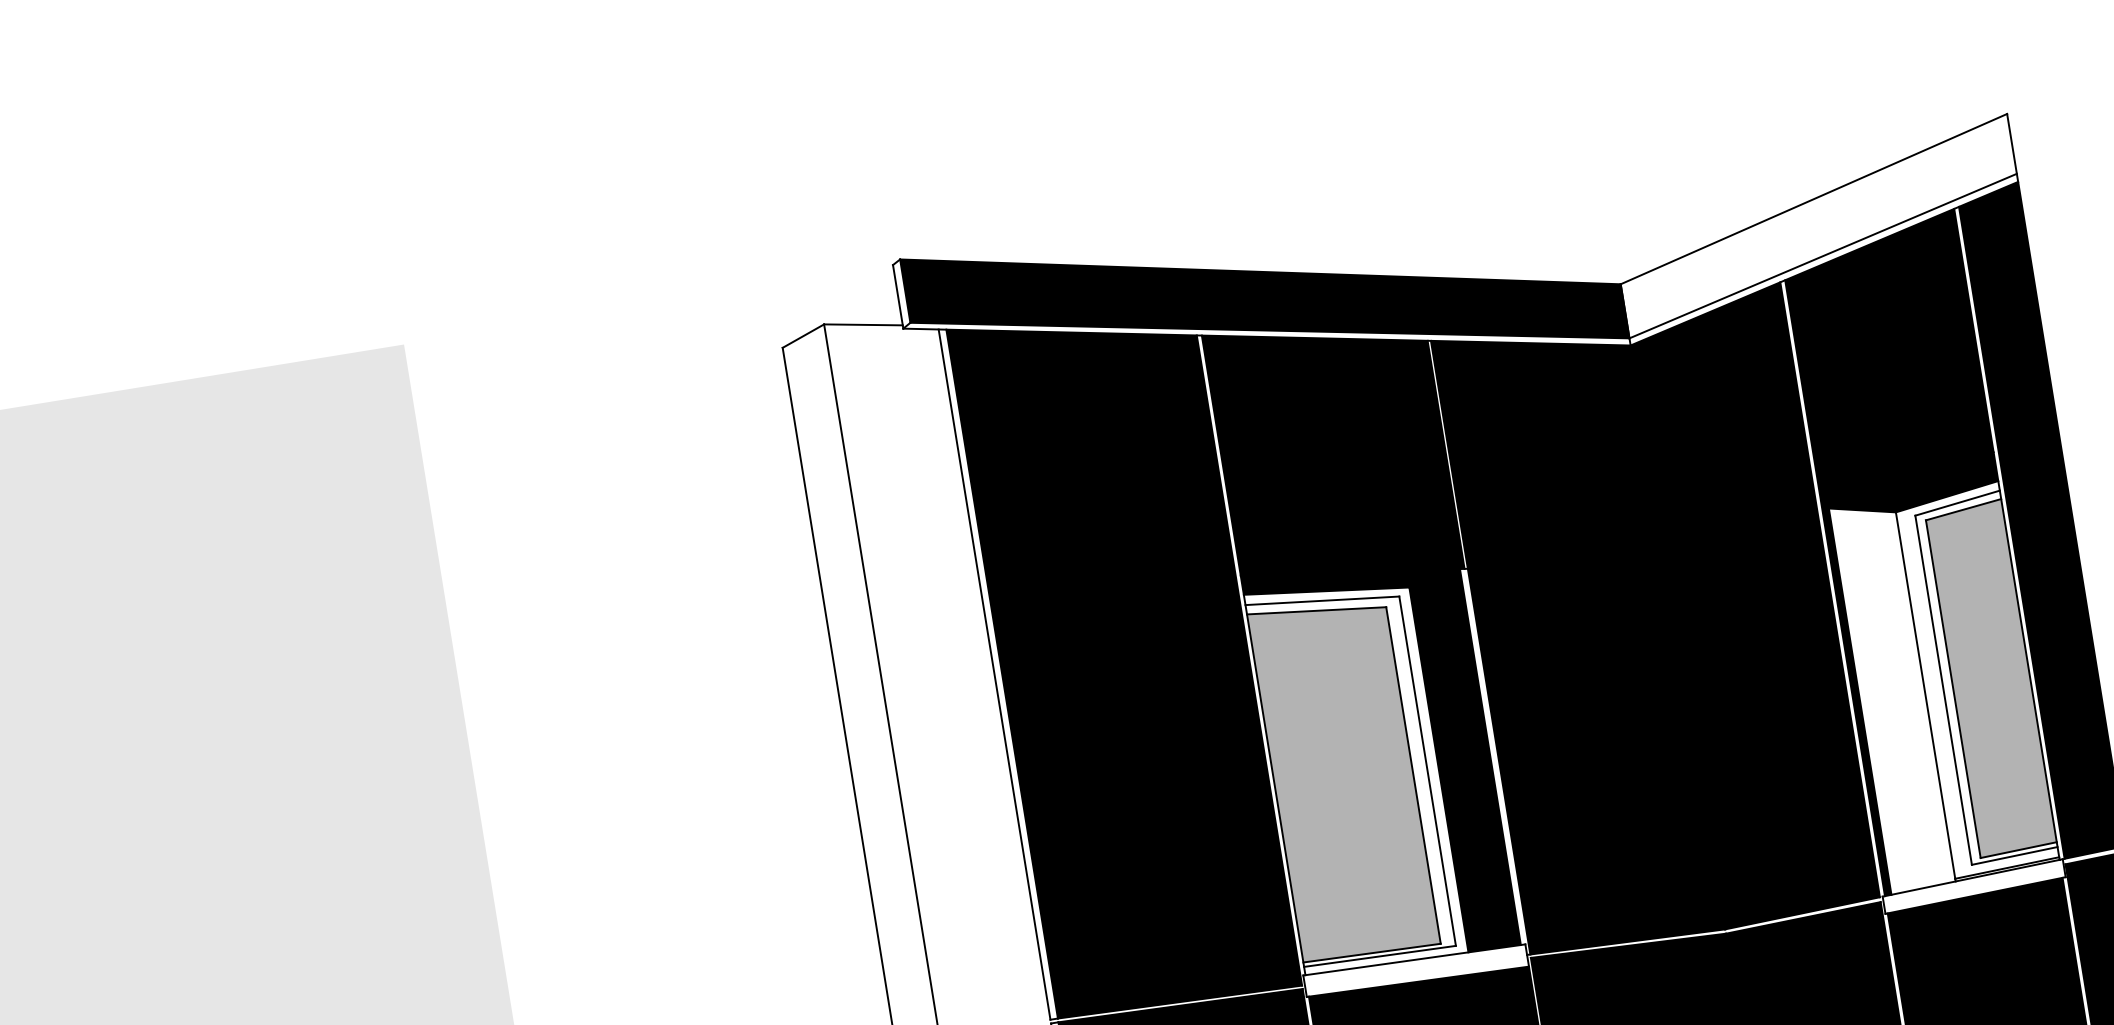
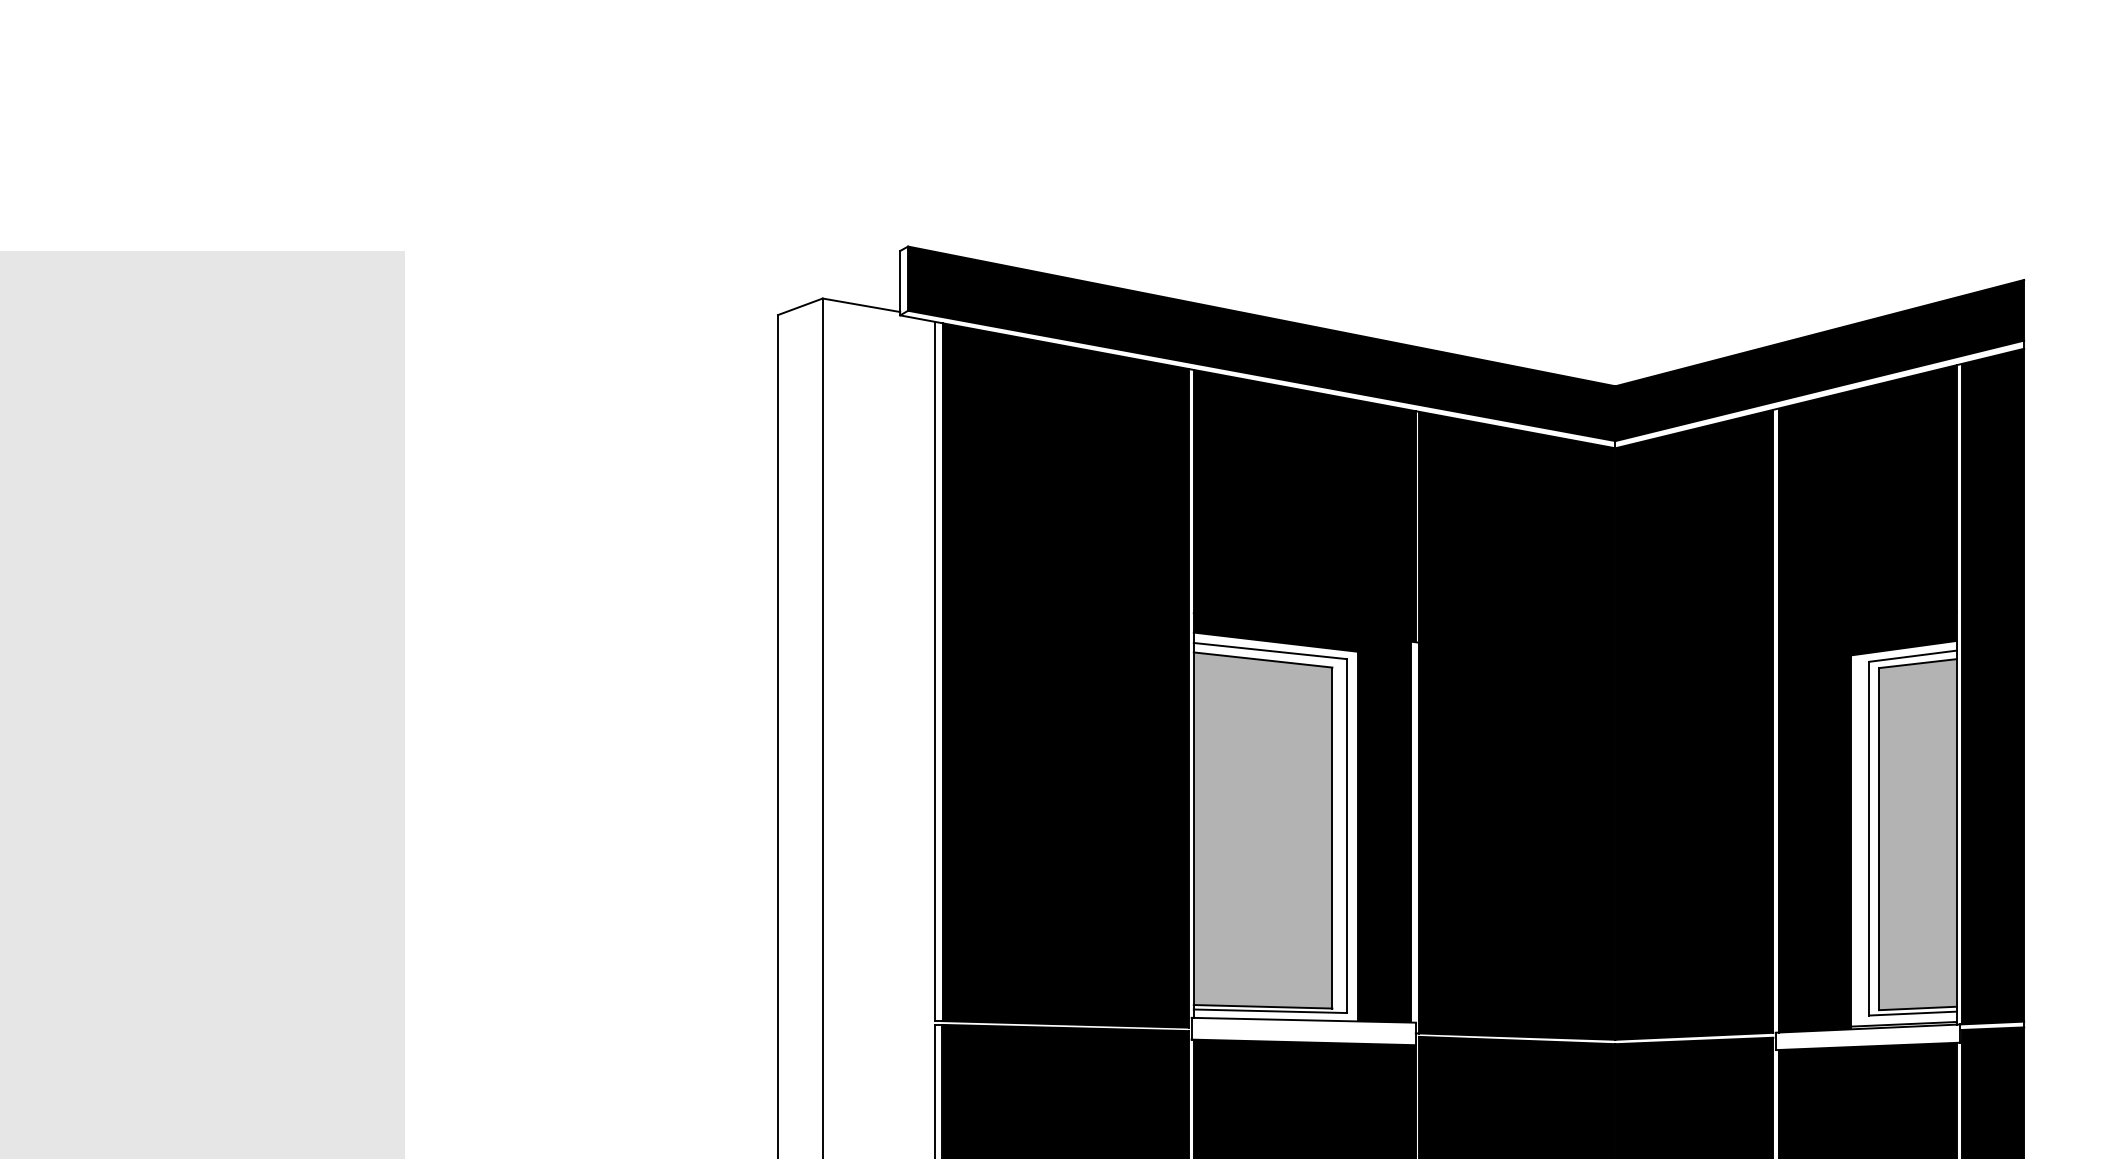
fill: (1817, 226) -> (1819, 360), added
fill: (1892, 696) -> (1817, 836), added

